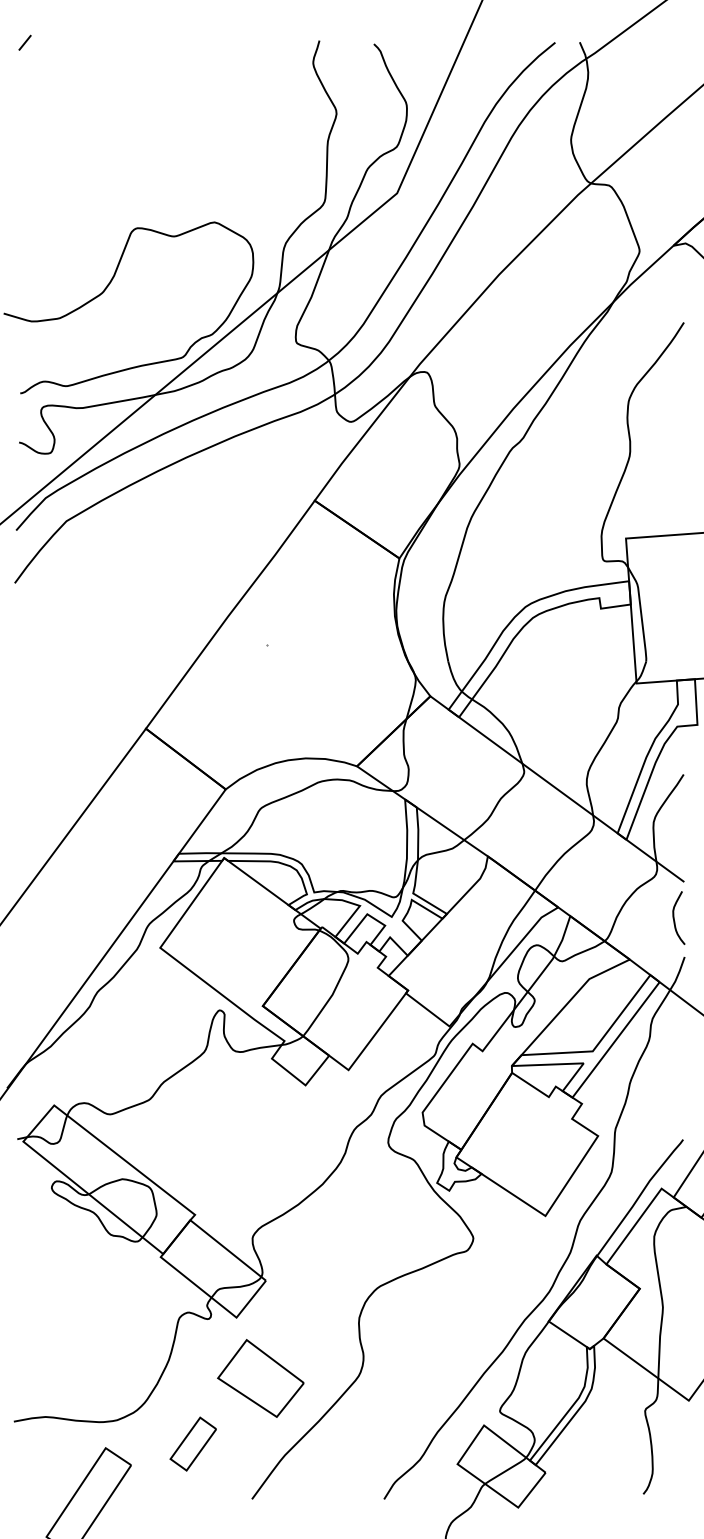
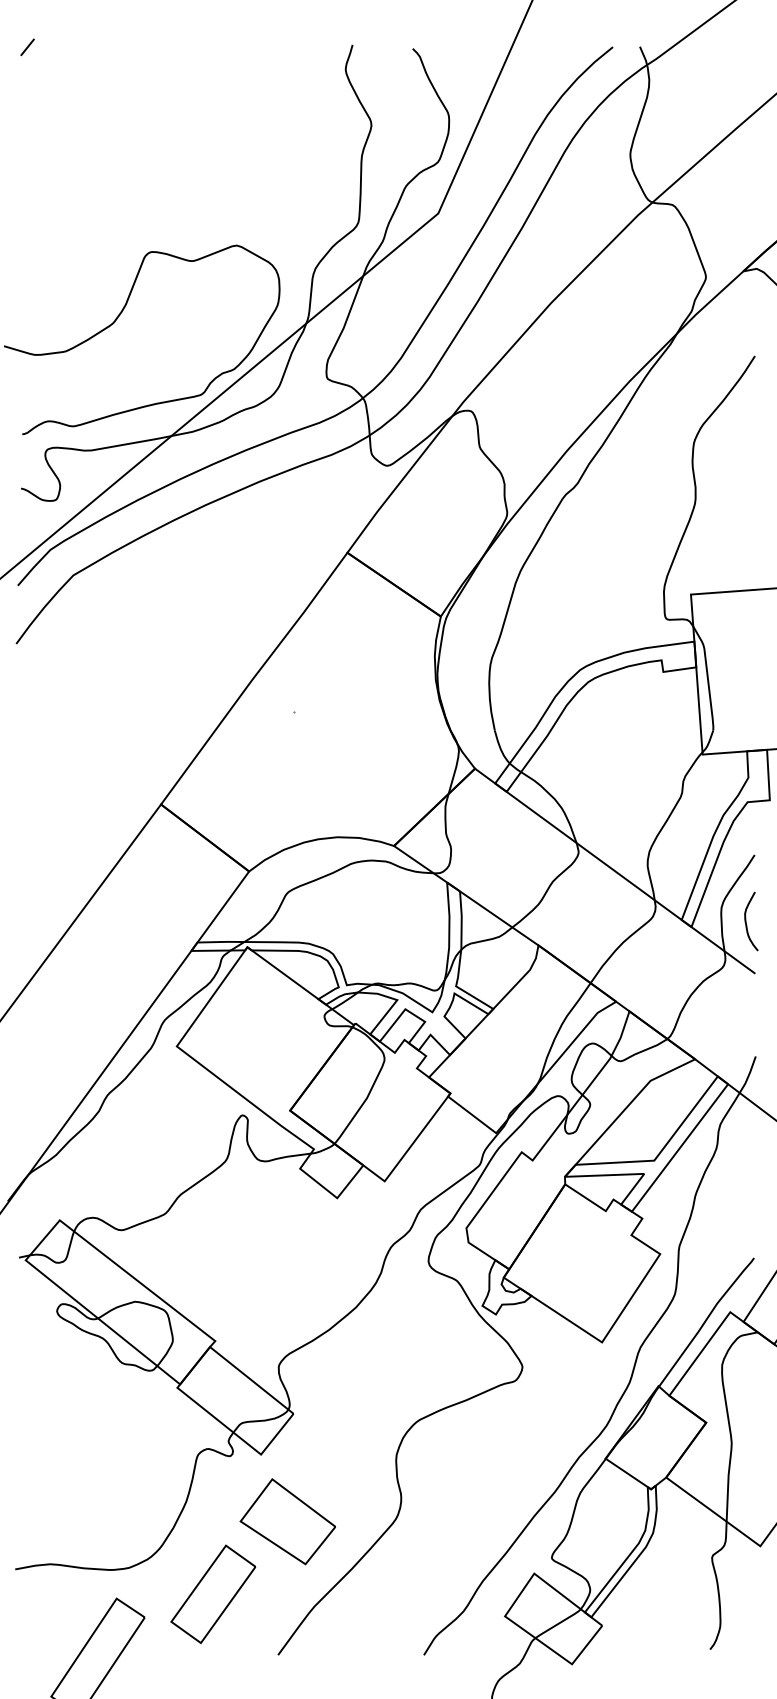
curve: (674, 918) -> (746, 921), moved
part: (193, 1443) -> (213, 1593), size x1.67

